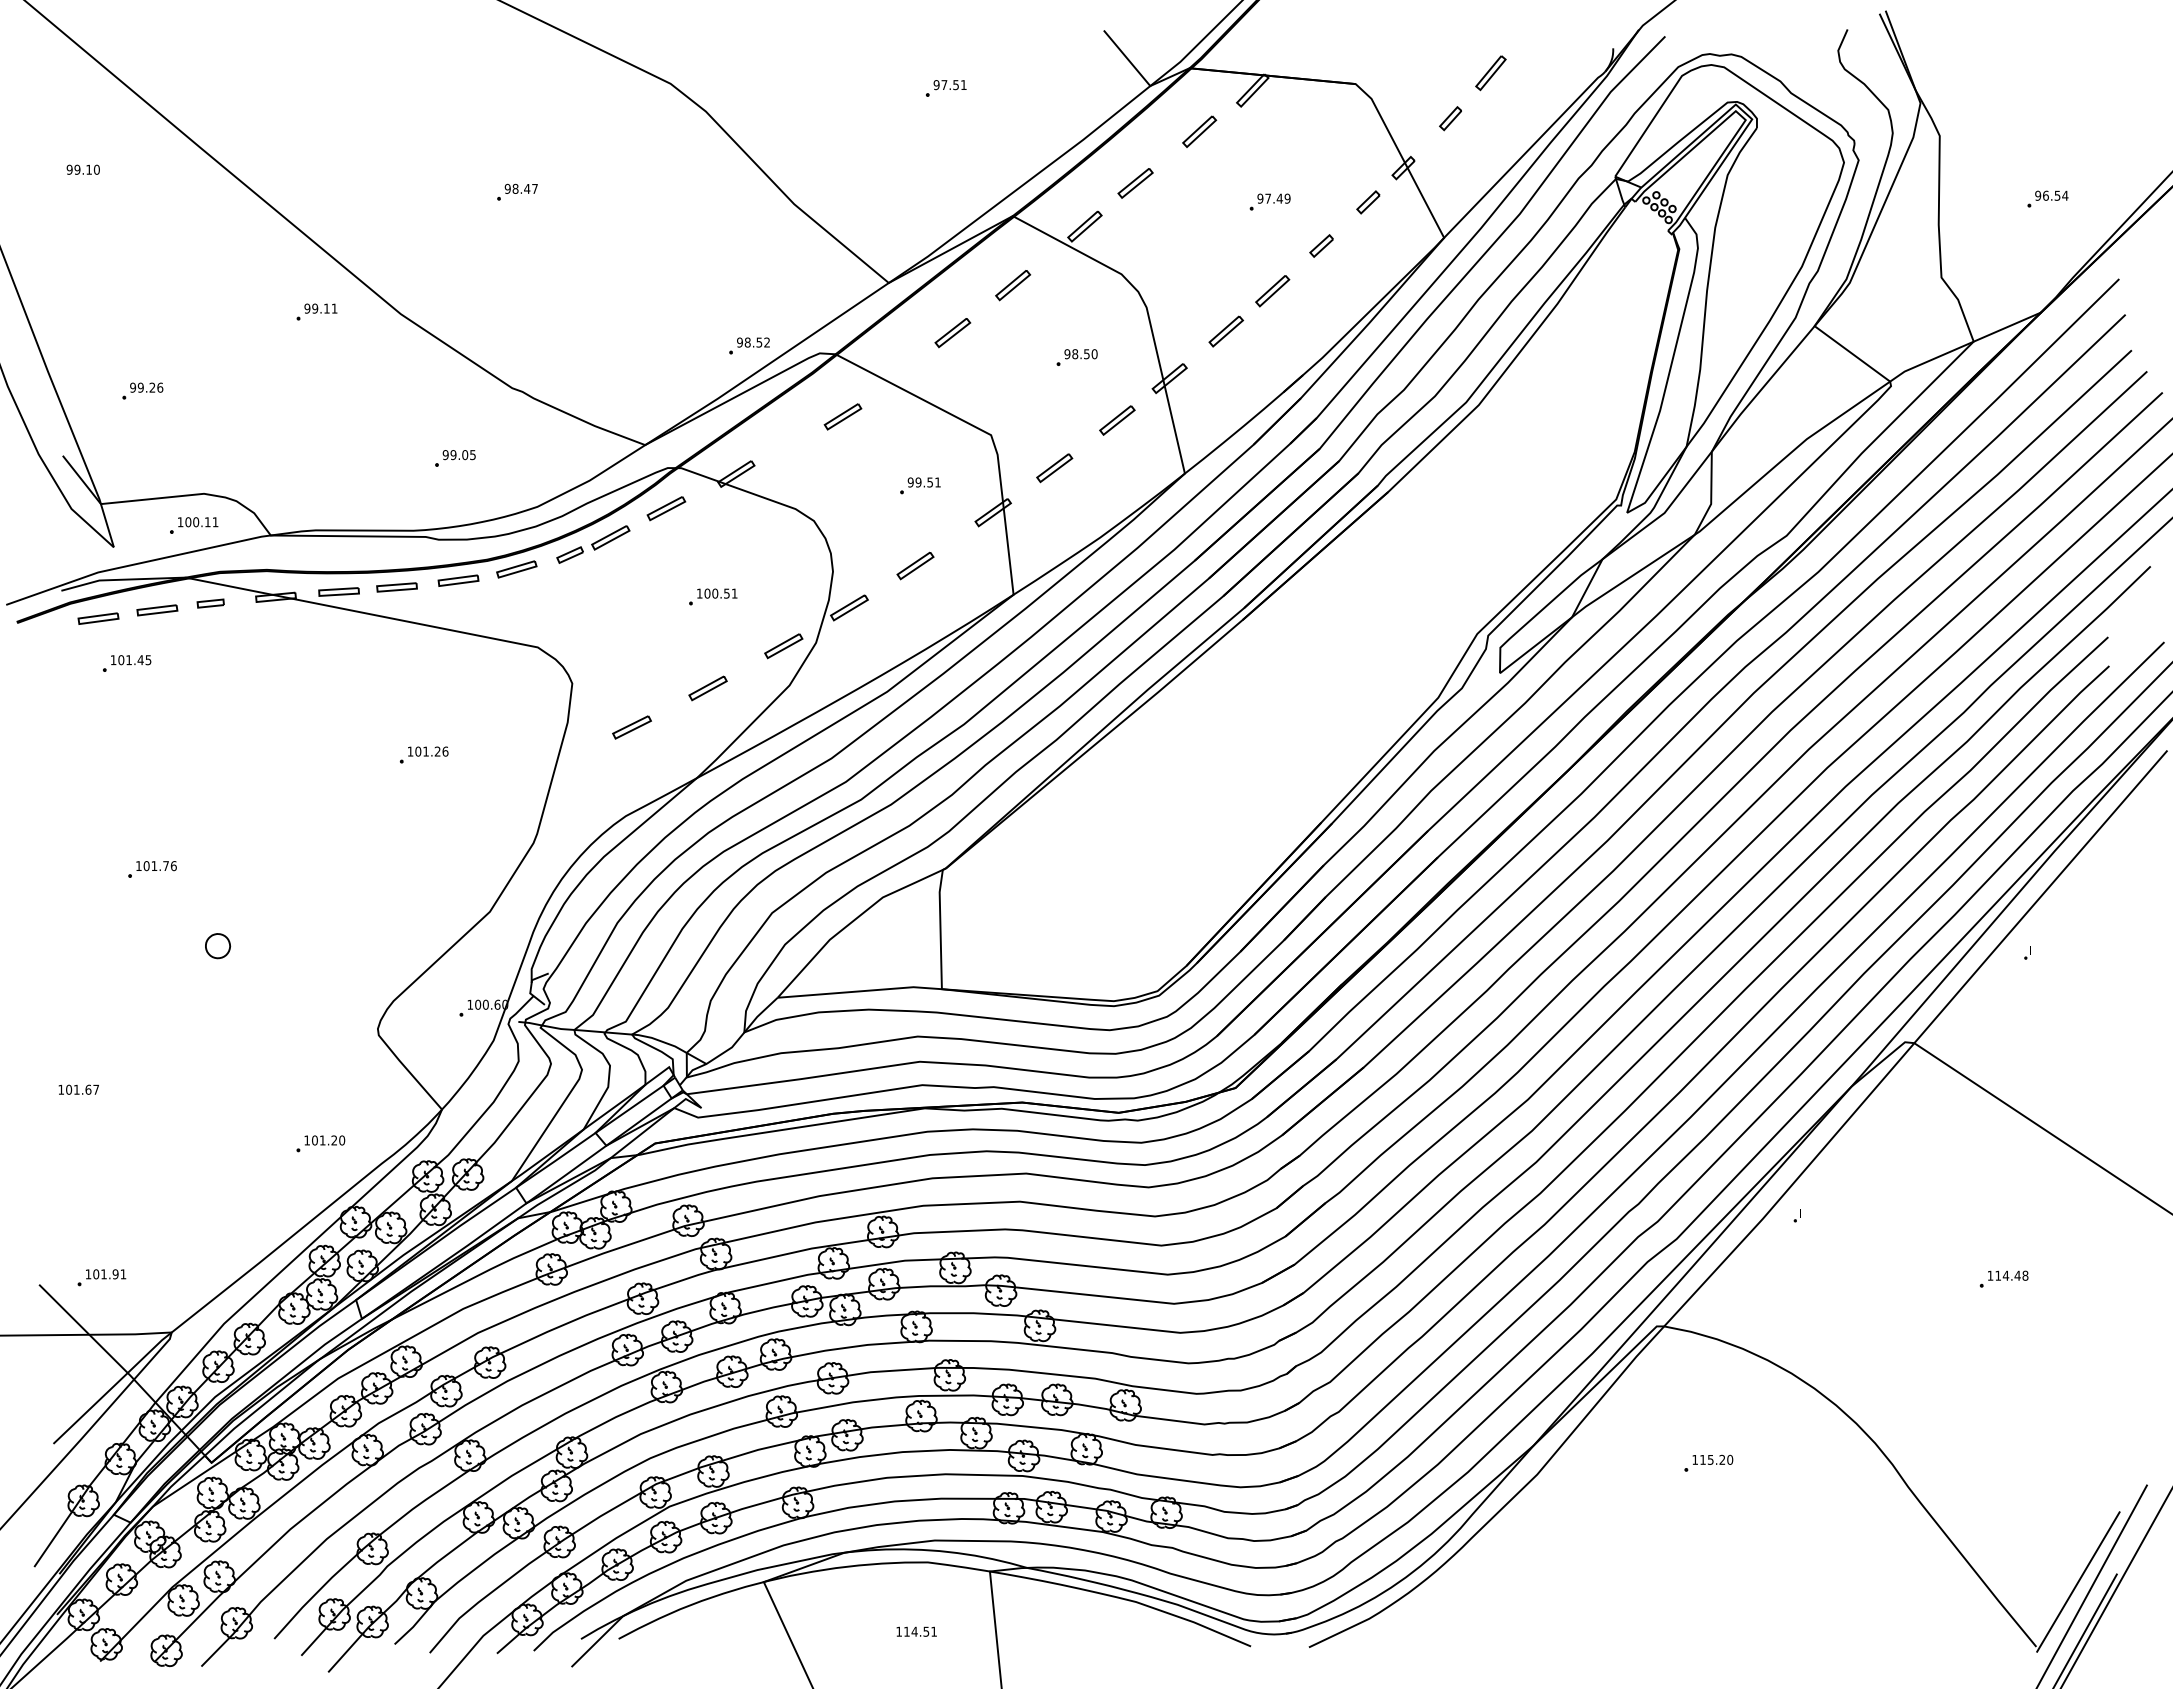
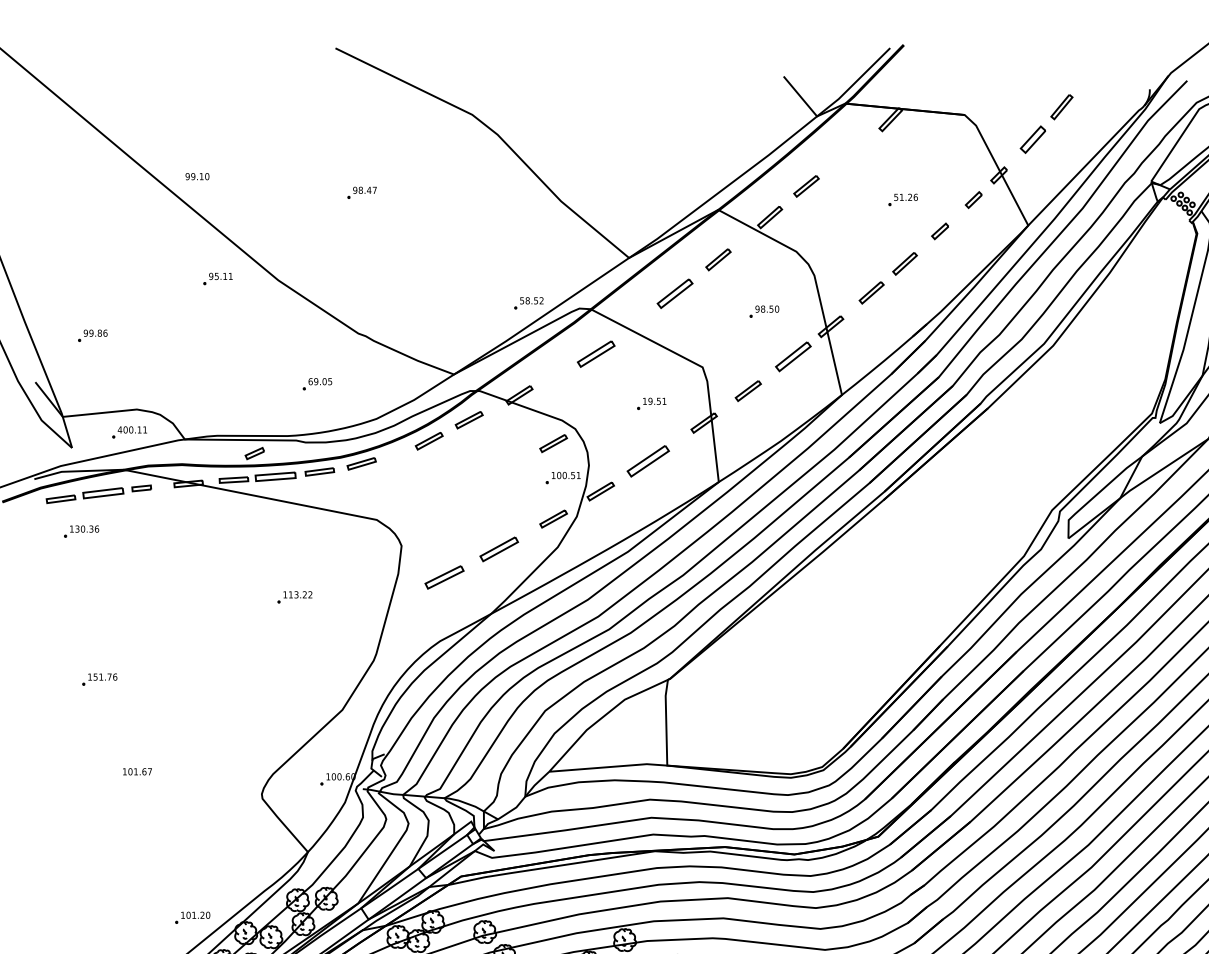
part: (946, 88) -> (670, 118), removed
part: (1450, 118) -> (1032, 139), size x1.6
part: (1199, 131) -> (852, 149), removed
text: (82, 169) -> (196, 176), moved
text: (1273, 198) -> (905, 197), 97.49 -> 51.26
text: (315, 308) -> (217, 276), 99.11 -> 95.11
part: (952, 333) -> (674, 294), size x1.4
text: (739, 342) -> (521, 300), 98.52 -> 58.52
text: (152, 387) -> (99, 333), 99.26 -> 99.86
part: (842, 416) -> (595, 353), size x1.4
part: (1117, 420) -> (793, 356), size x1.4
text: (445, 455) -> (310, 381), 99.05 -> 69.05
text: (910, 482) -> (644, 401), 99.51 -> 19.51
text: (180, 522) -> (119, 430), 100.11 -> 400.11
part: (783, 541) -> (553, 443), added
part: (569, 554) -> (254, 453), moved
part: (915, 565) -> (648, 461), size x1.6
part: (396, 587) -> (275, 476), size x1.4
part: (713, 596) -> (563, 477), moved
part: (157, 610) -> (103, 493), size x1.4
text: (134, 660) -> (86, 529), 101.45 -> 130.36
part: (707, 688) -> (498, 549), size x1.4
part: (631, 727) -> (444, 577), size x1.4
text: (431, 751) -> (300, 594), 101.26 -> 113.22
text: (146, 866) -> (95, 677), 101.76 -> 151.76
part: (218, 946) -> (147, 734), removed
text: (78, 1089) -> (137, 771), moved
part: (320, 1143) -> (192, 917), moved

